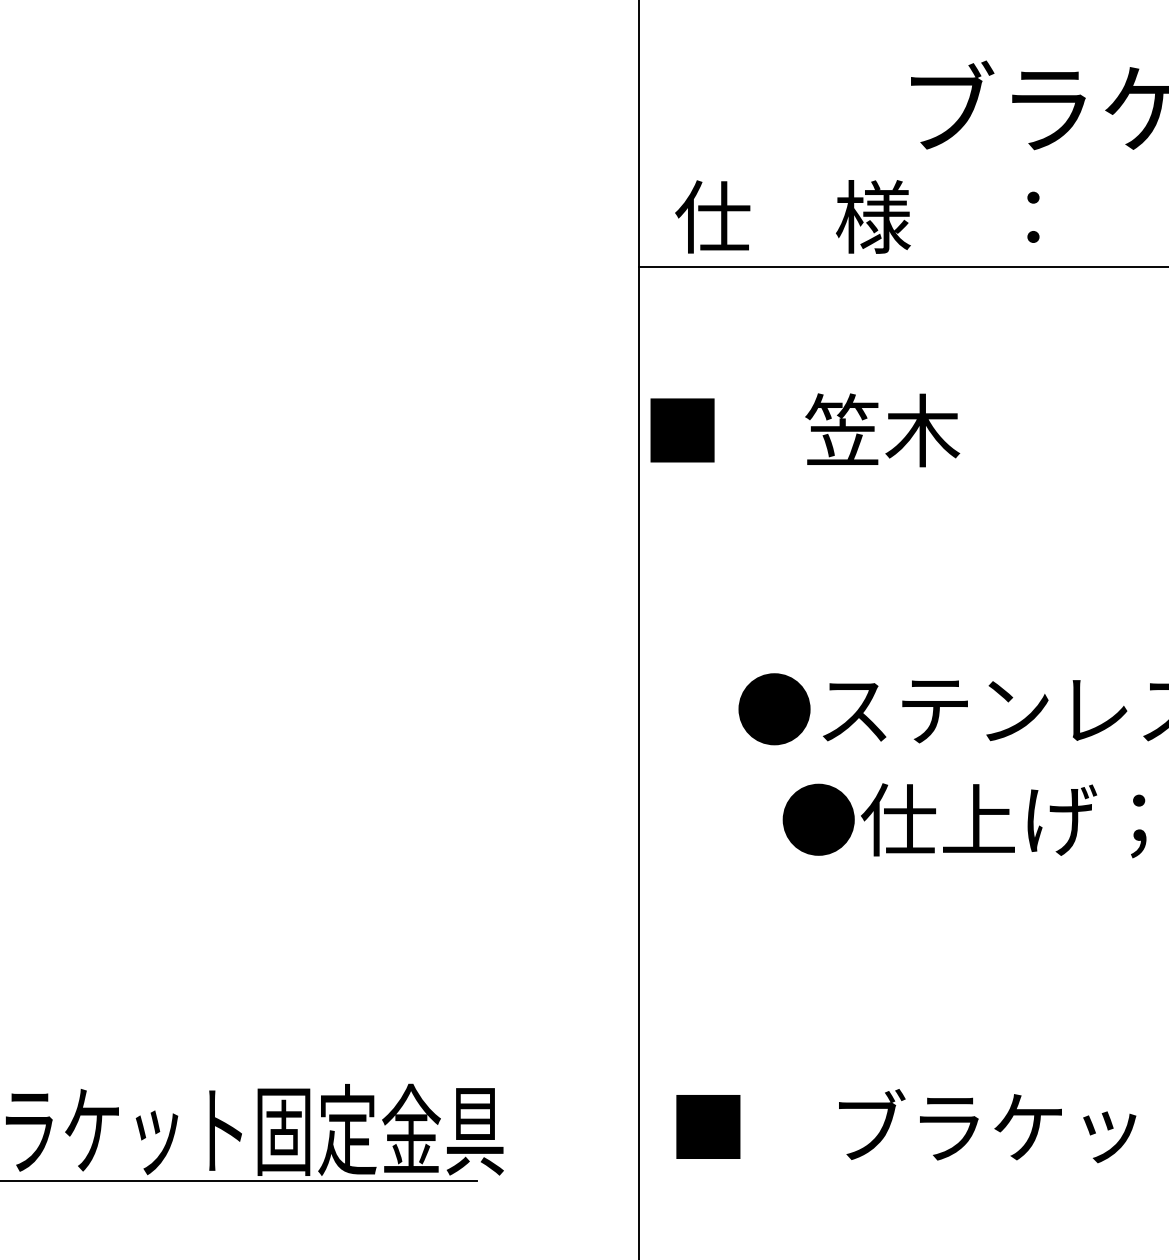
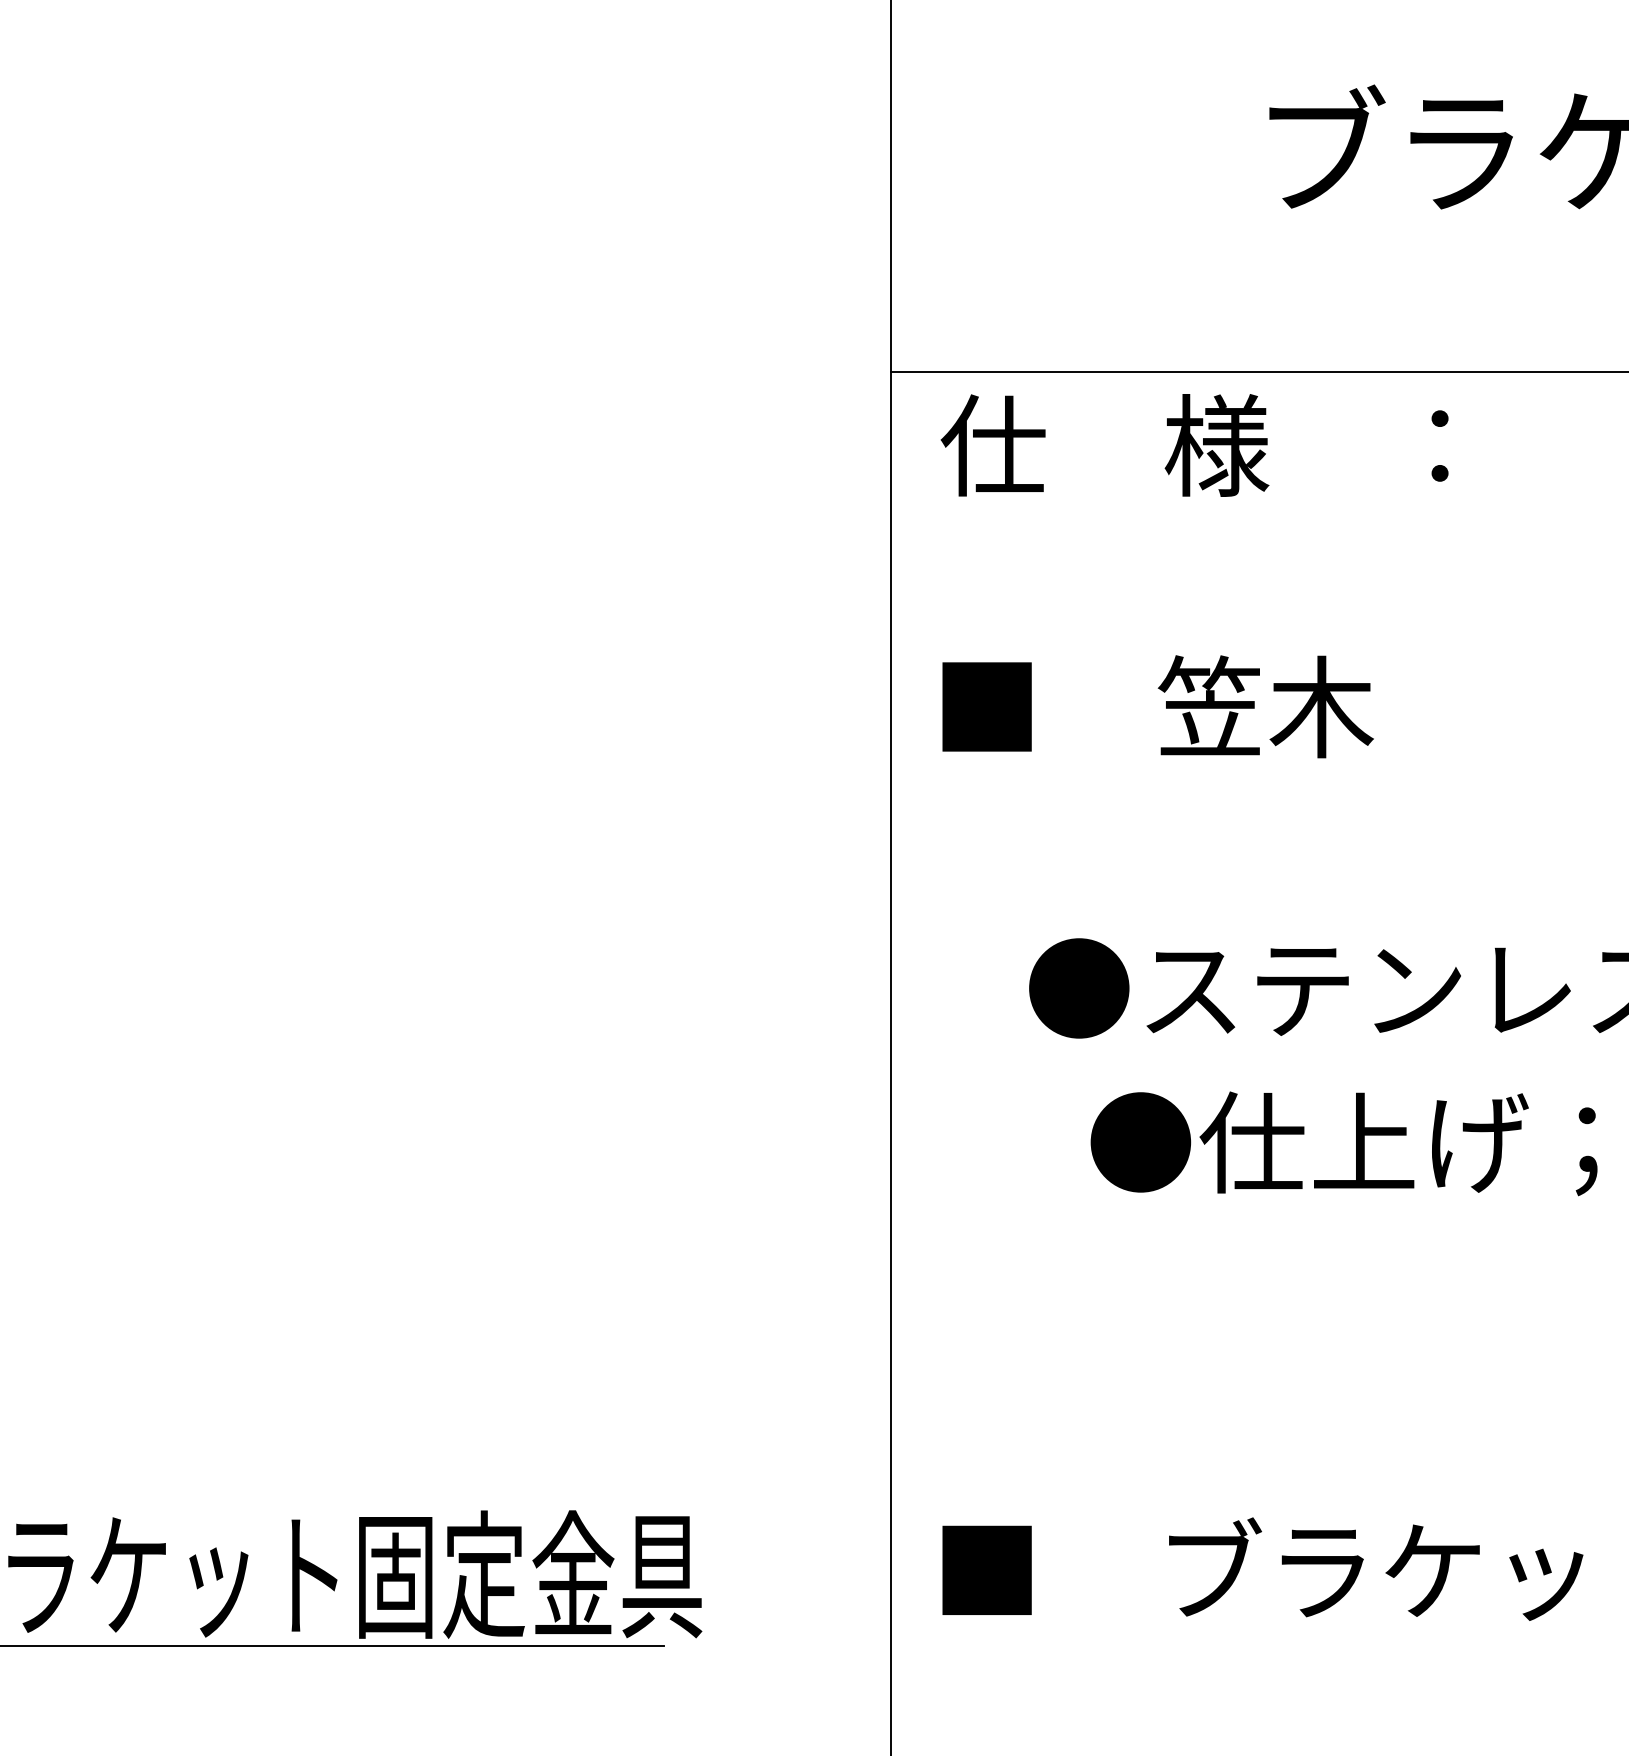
text: (857, 216) -> (1194, 445), moved
text: (804, 430) -> (1157, 706), moved

